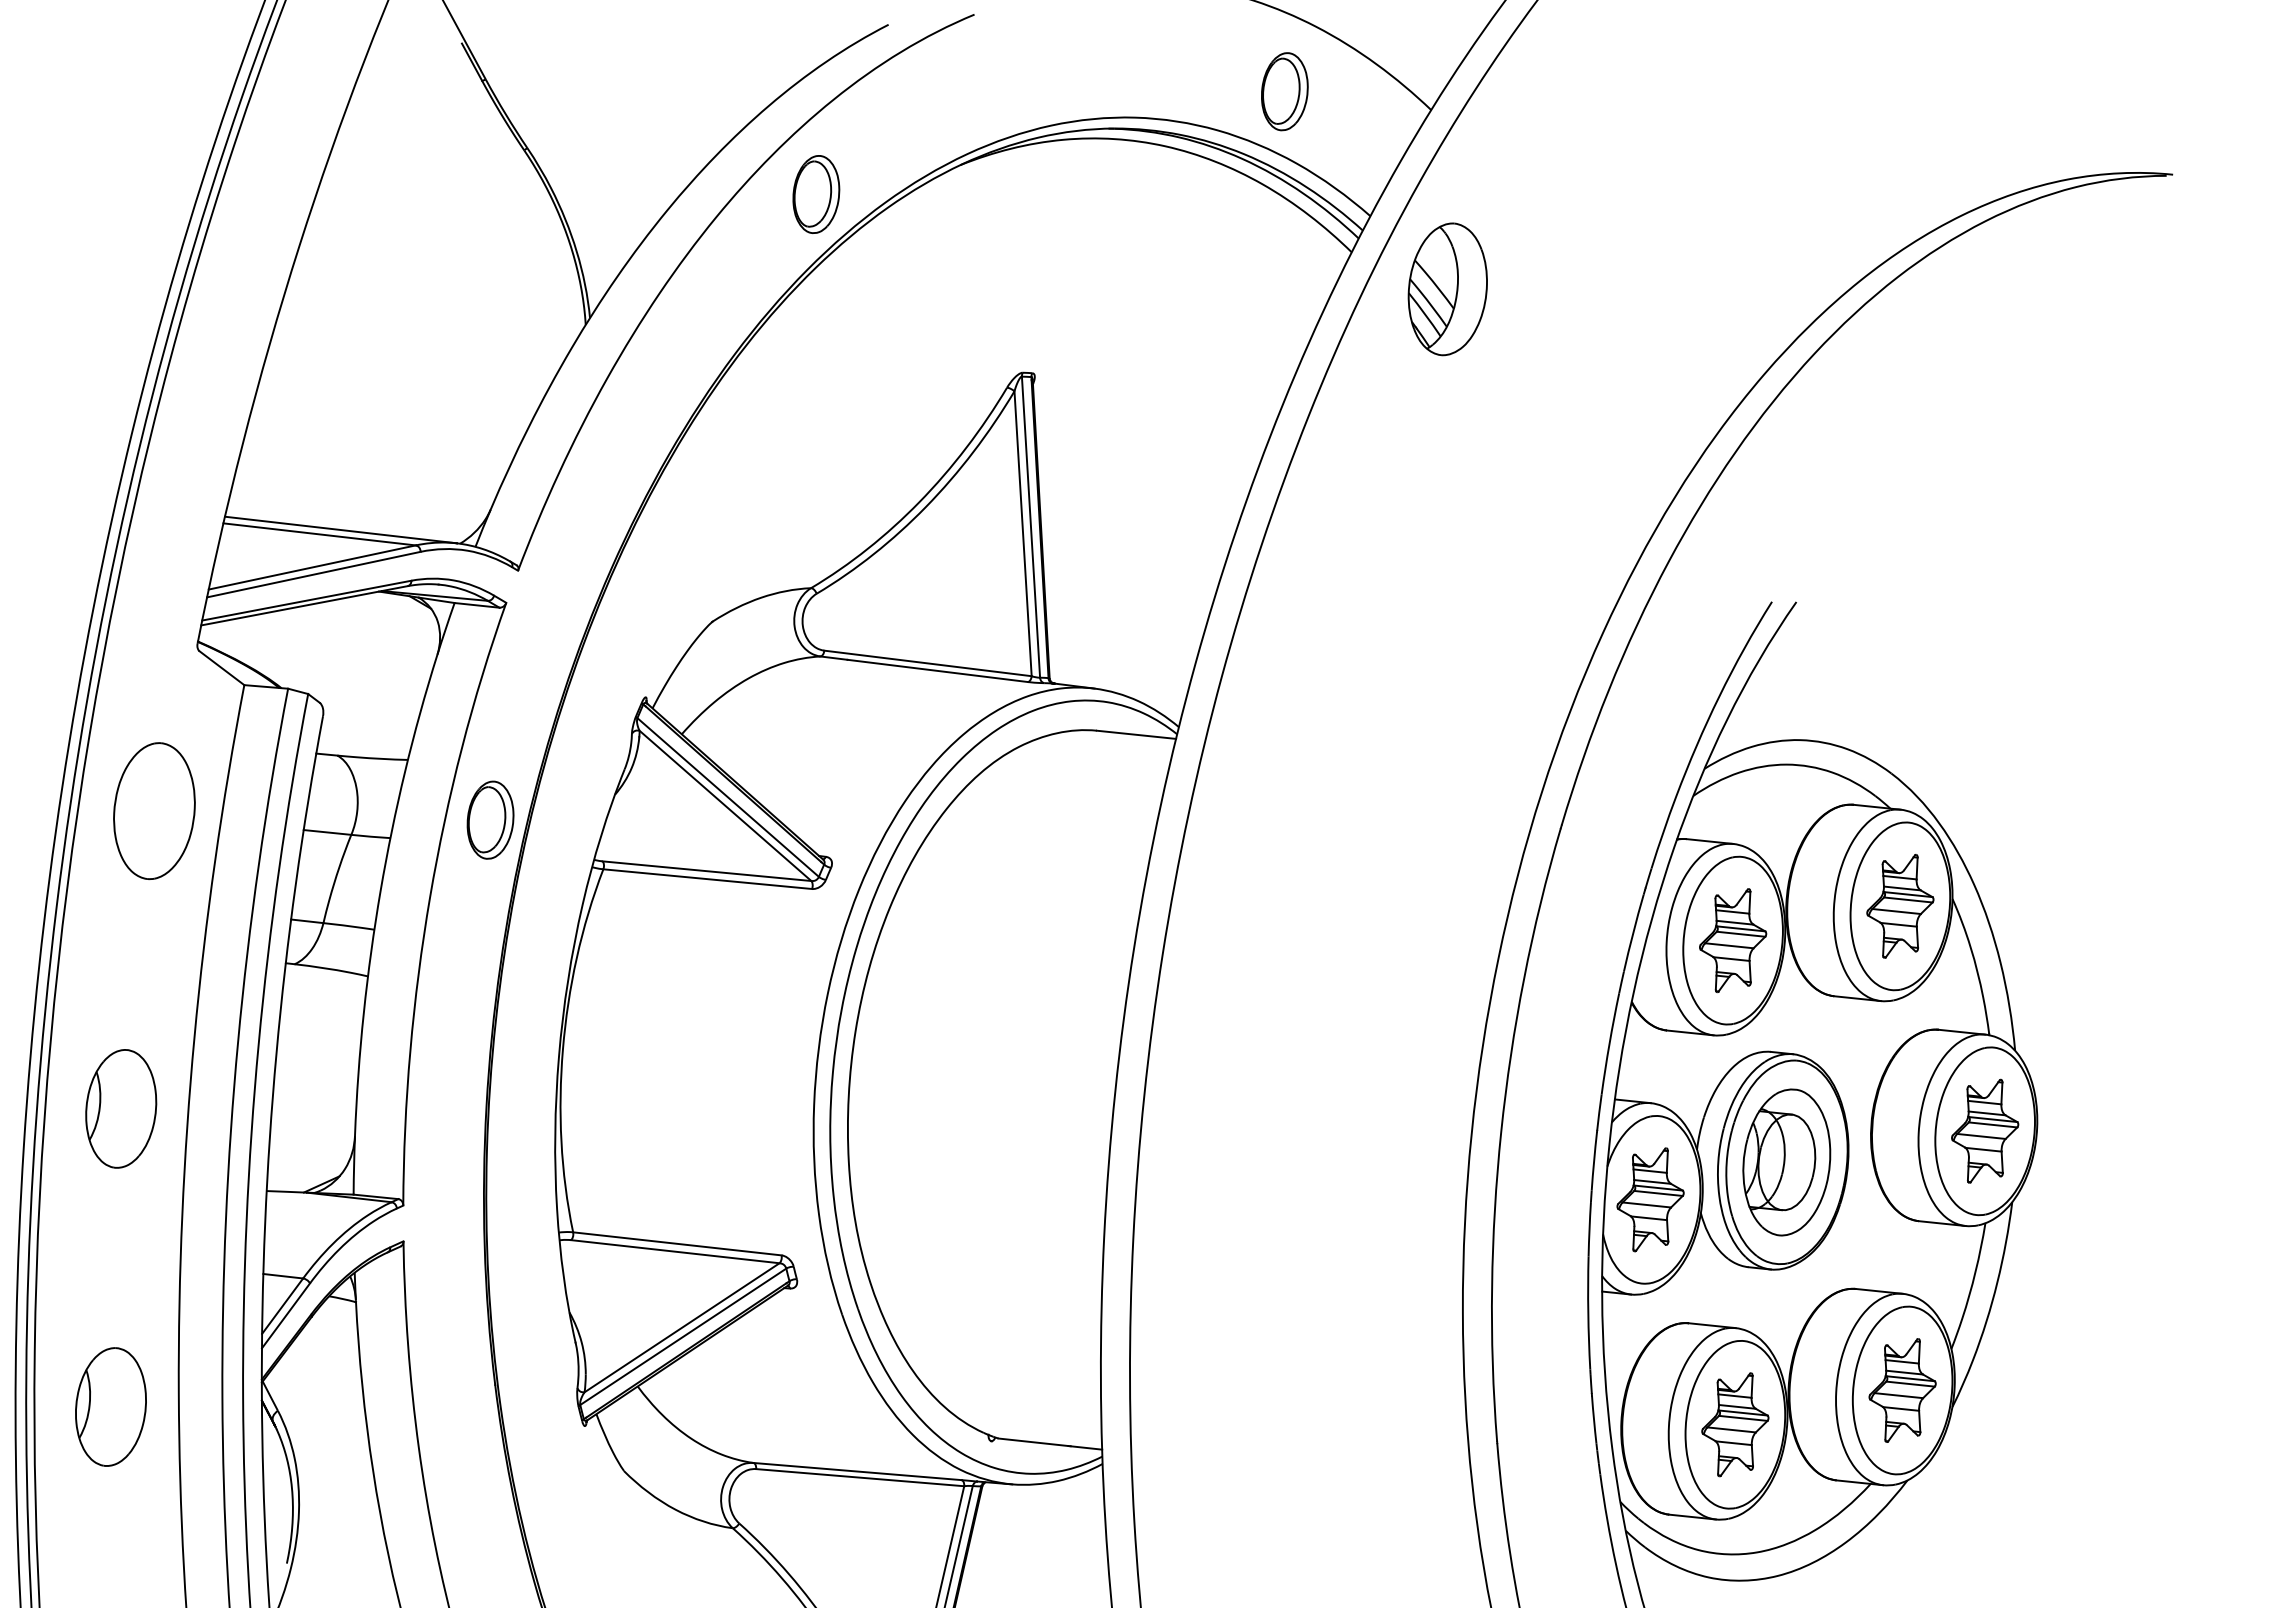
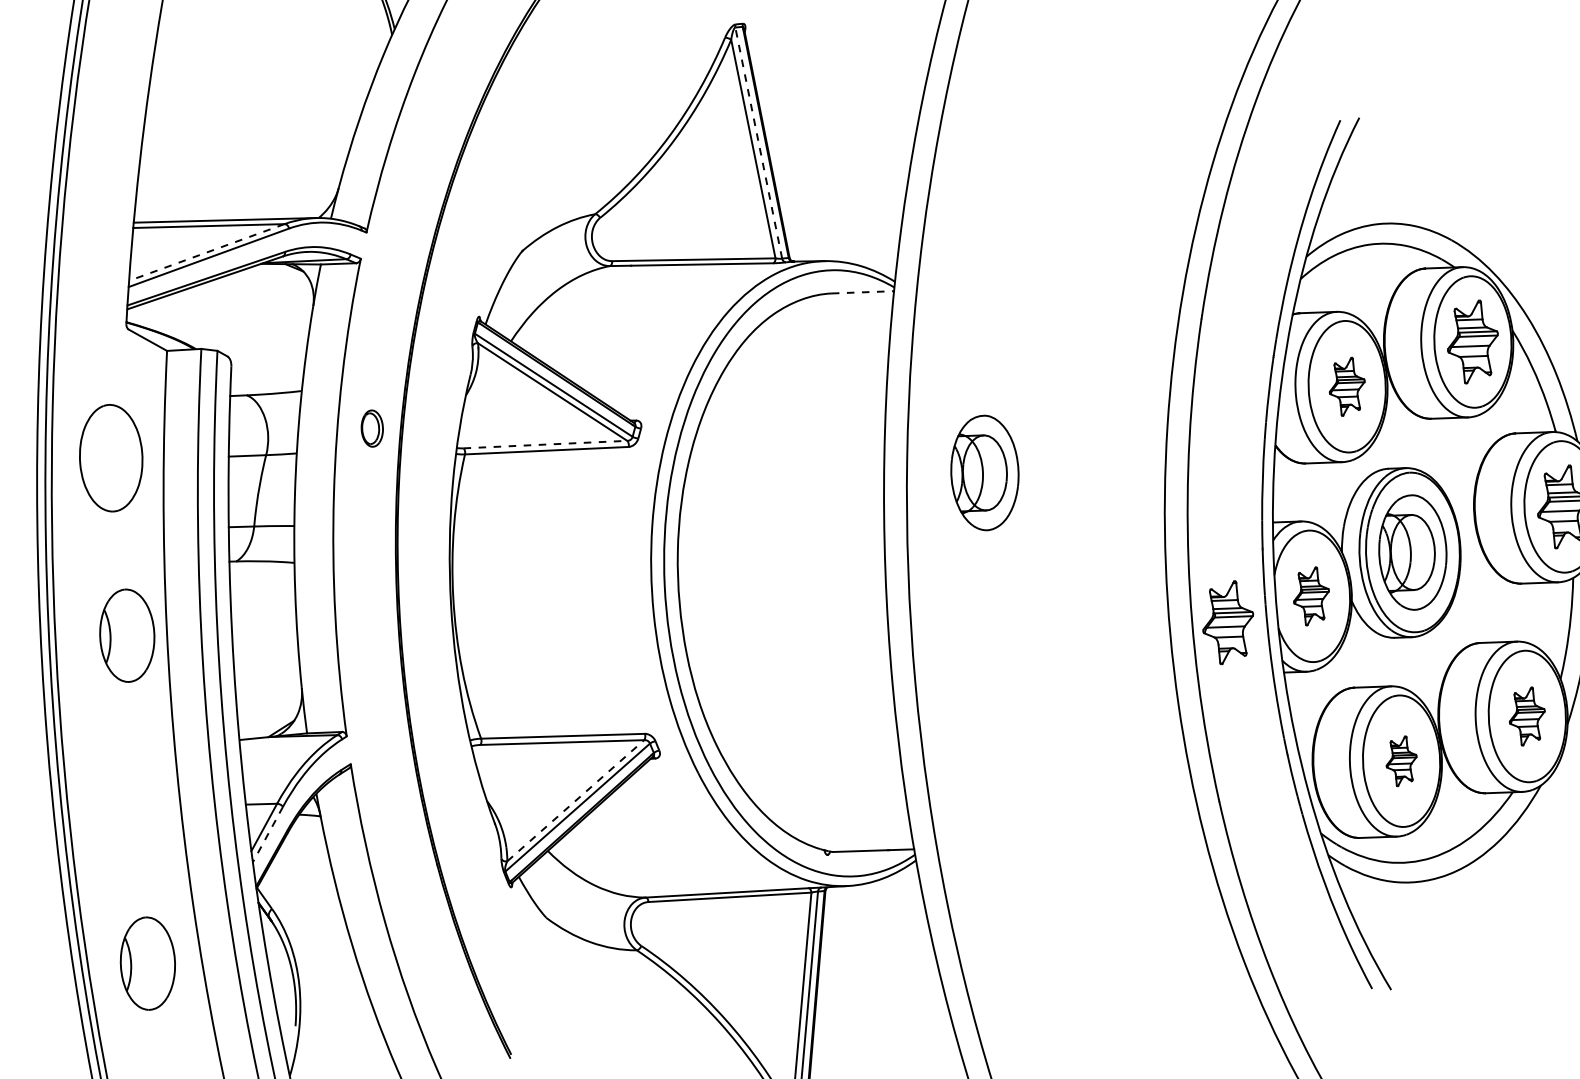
line: (1031, 527) -> (759, 143), solid -> dashed
line: (312, 567) -> (207, 252), solid -> dashed
line: (1136, 734) -> (862, 292), solid -> dashed
part: (490, 819) -> (372, 428), size x0.6
line: (707, 871) -> (545, 444), solid -> dashed
part: (1733, 940) -> (1347, 386), size x0.7
part: (1258, 985) -> (984, 473), added
part: (121, 1108) -> (127, 635), moved
part: (1650, 1199) -> (1311, 596), size x0.7
part: (1540, 1218) -> (1228, 622), added
line: (285, 1316) -> (267, 835), solid -> dashed
line: (682, 1327) -> (576, 800), solid -> dashed
part: (1902, 1390) -> (1527, 716), size x0.7
part: (110, 1406) -> (147, 963), moved
part: (1735, 1424) -> (1401, 760), size x0.6

